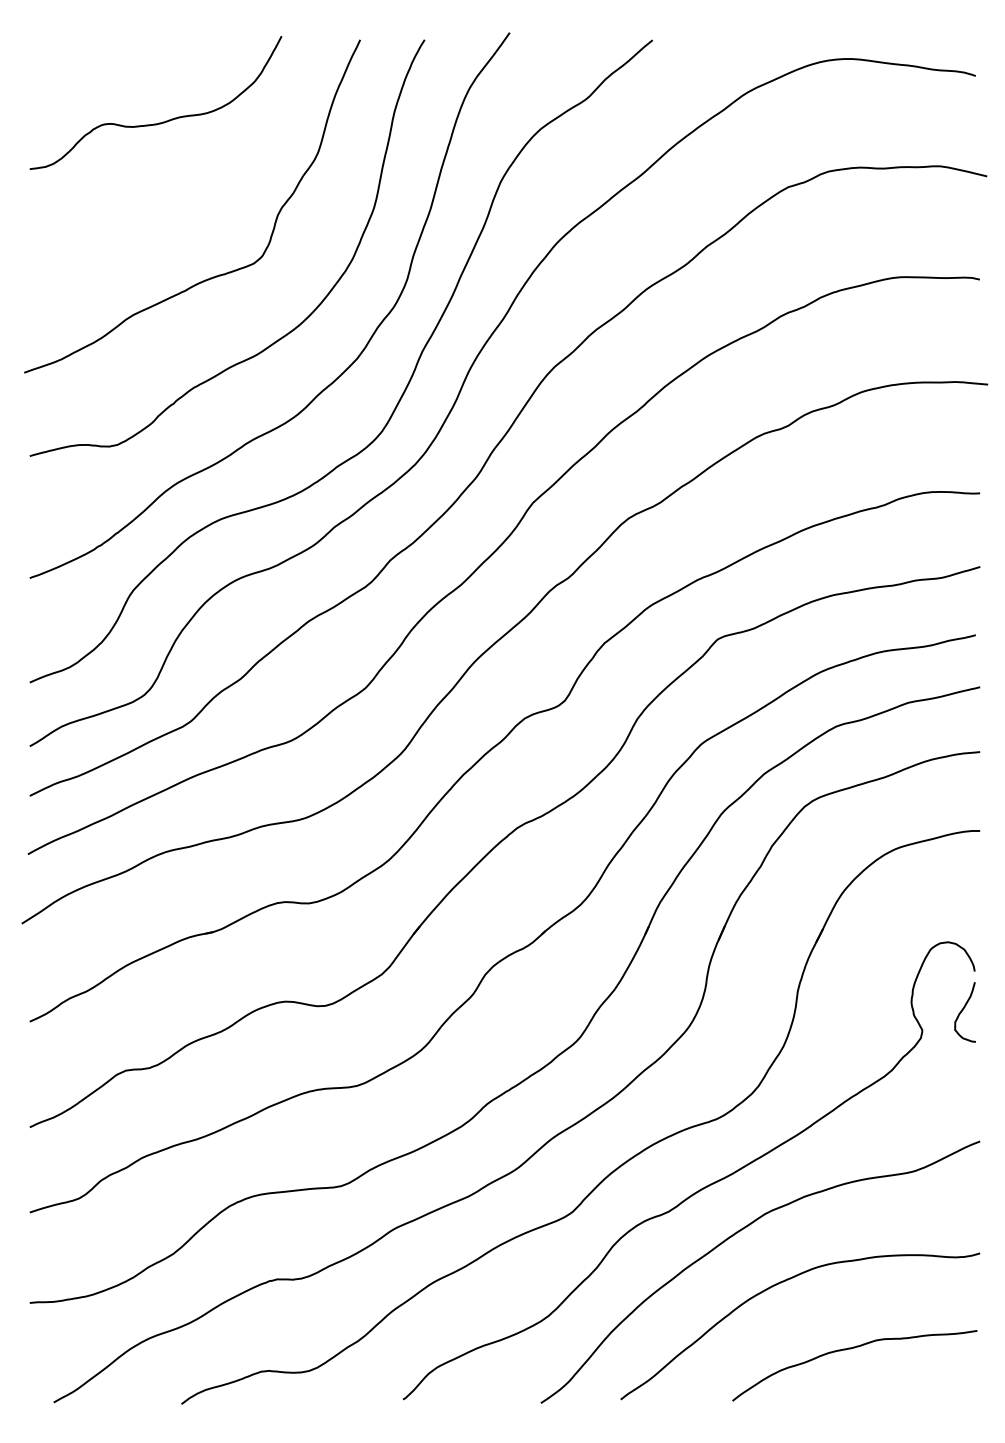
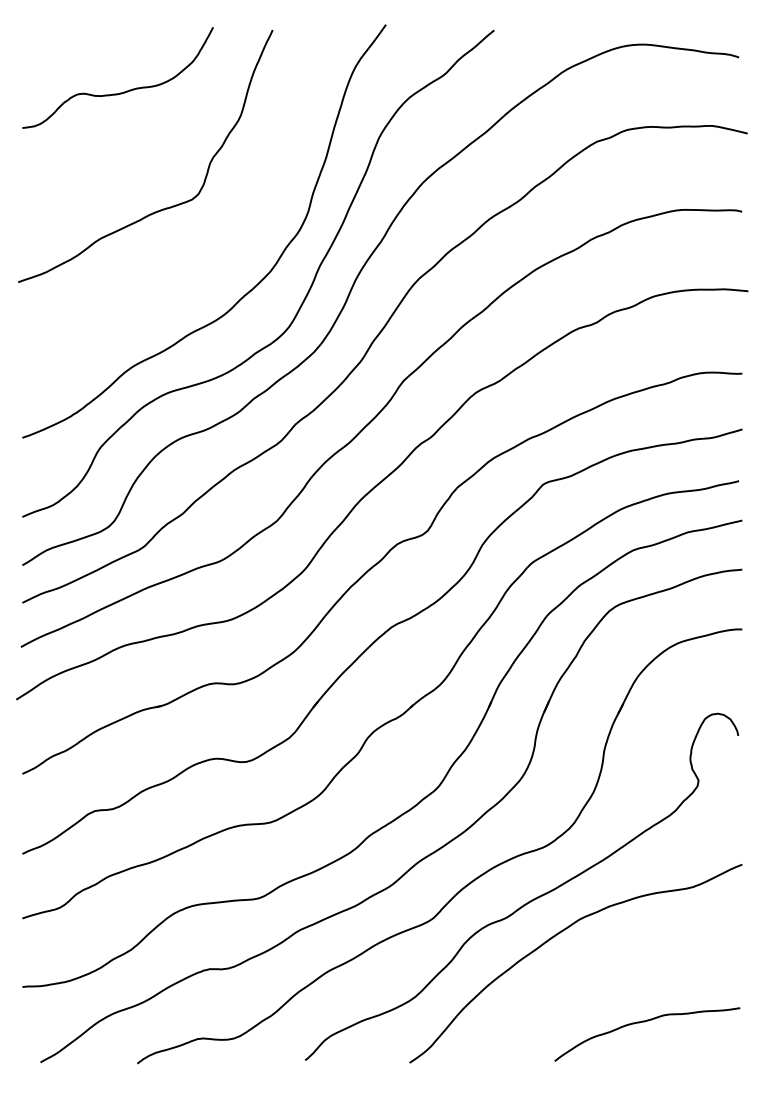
curve: (291, 329) -> (220, 249), removed
curve: (963, 1011) -> (729, 766), removed
curve: (784, 1282) -> (594, 971), removed

